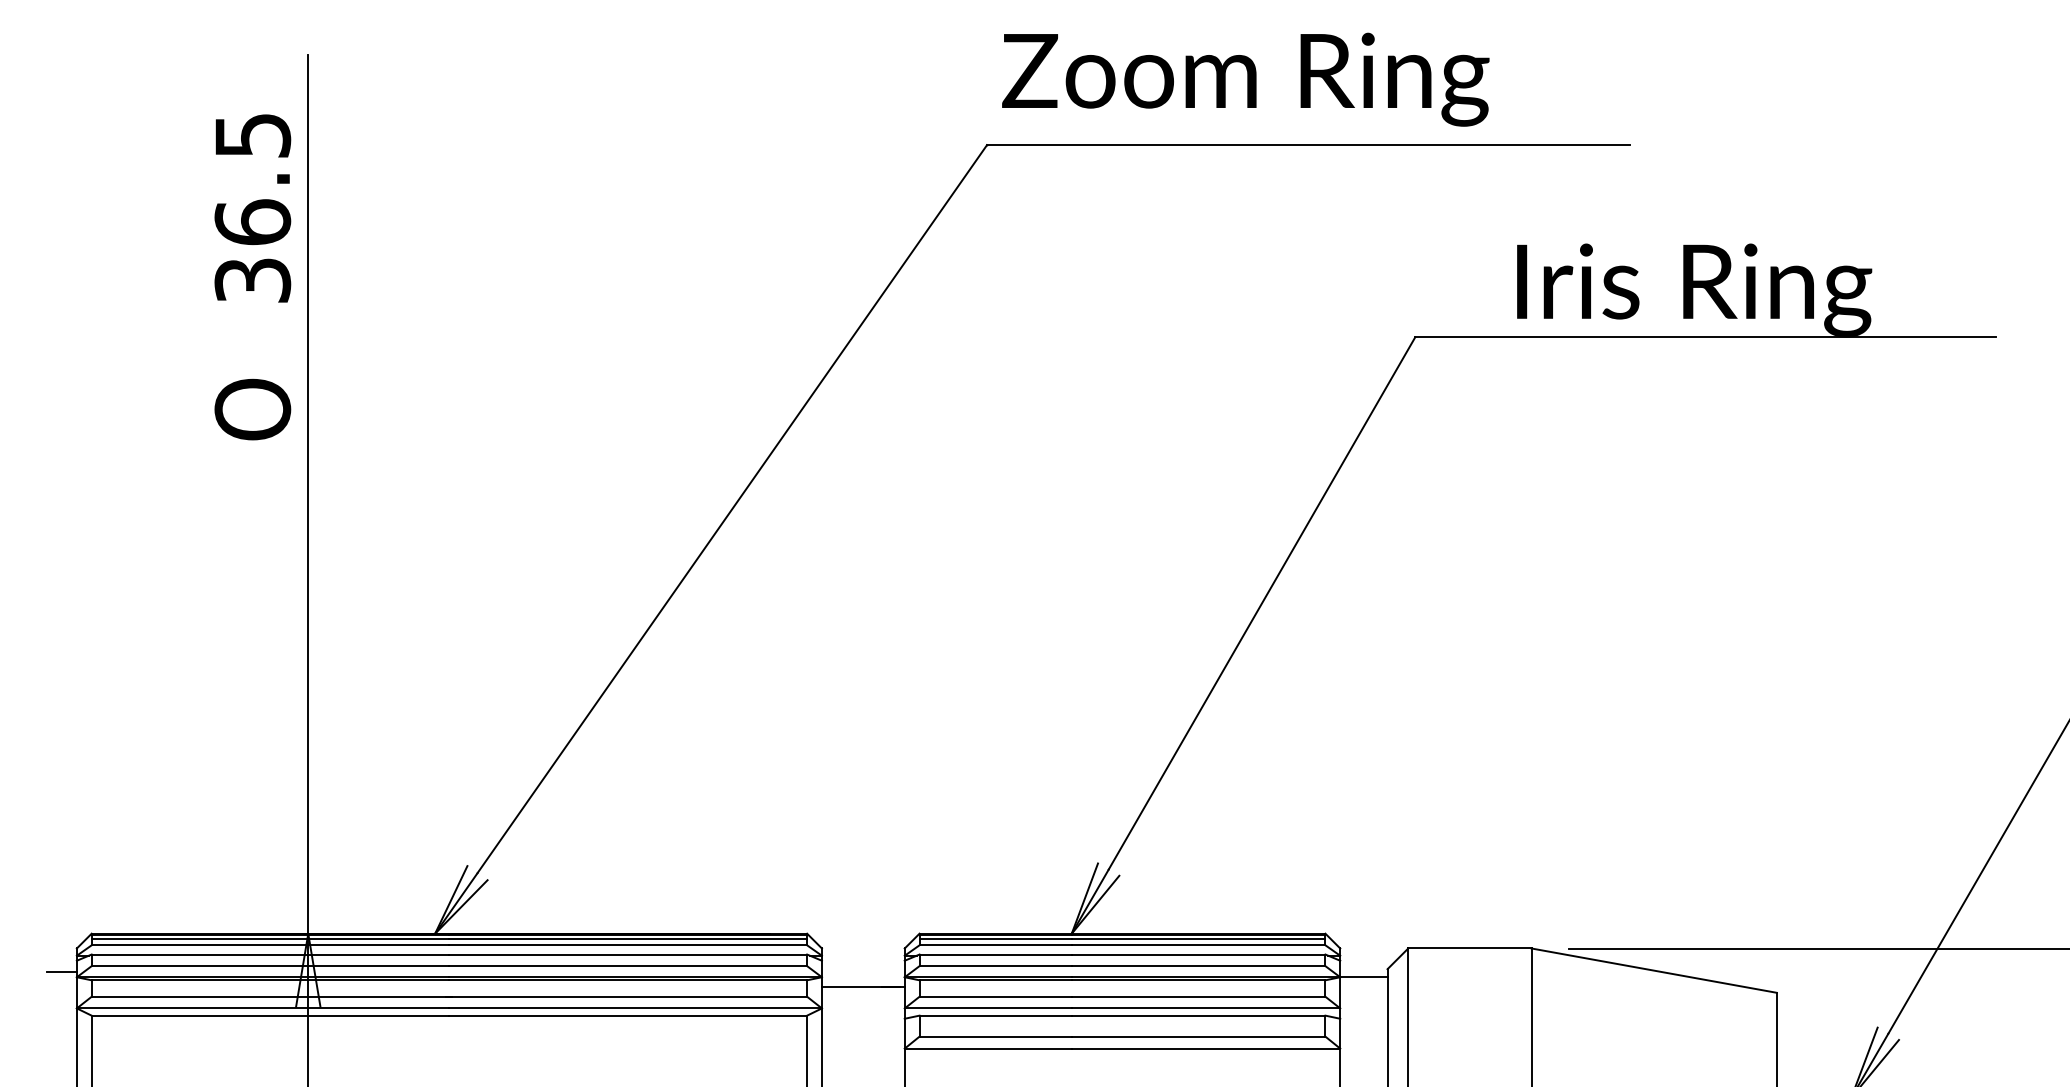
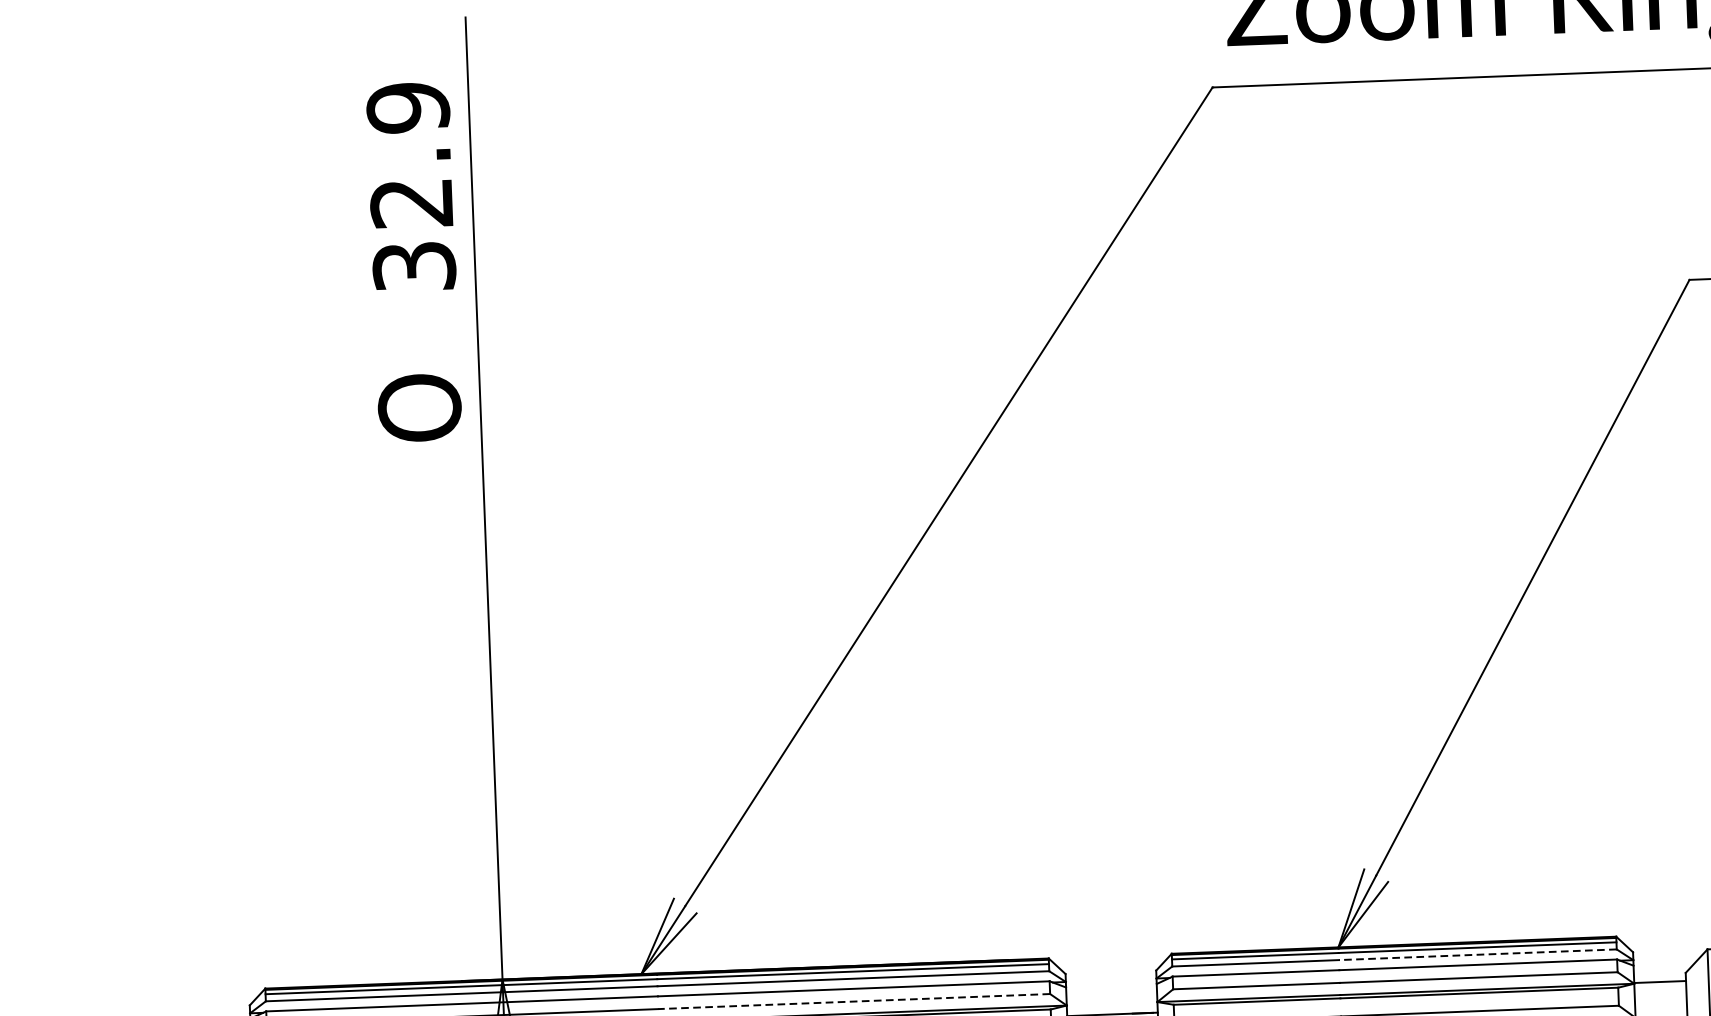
text: (252, 178) -> (409, 154), 36.5 -> 32.9
line: (1198, 945) -> (1477, 954), solid -> dashed
line: (628, 966) -> (854, 1001), solid -> dashed

